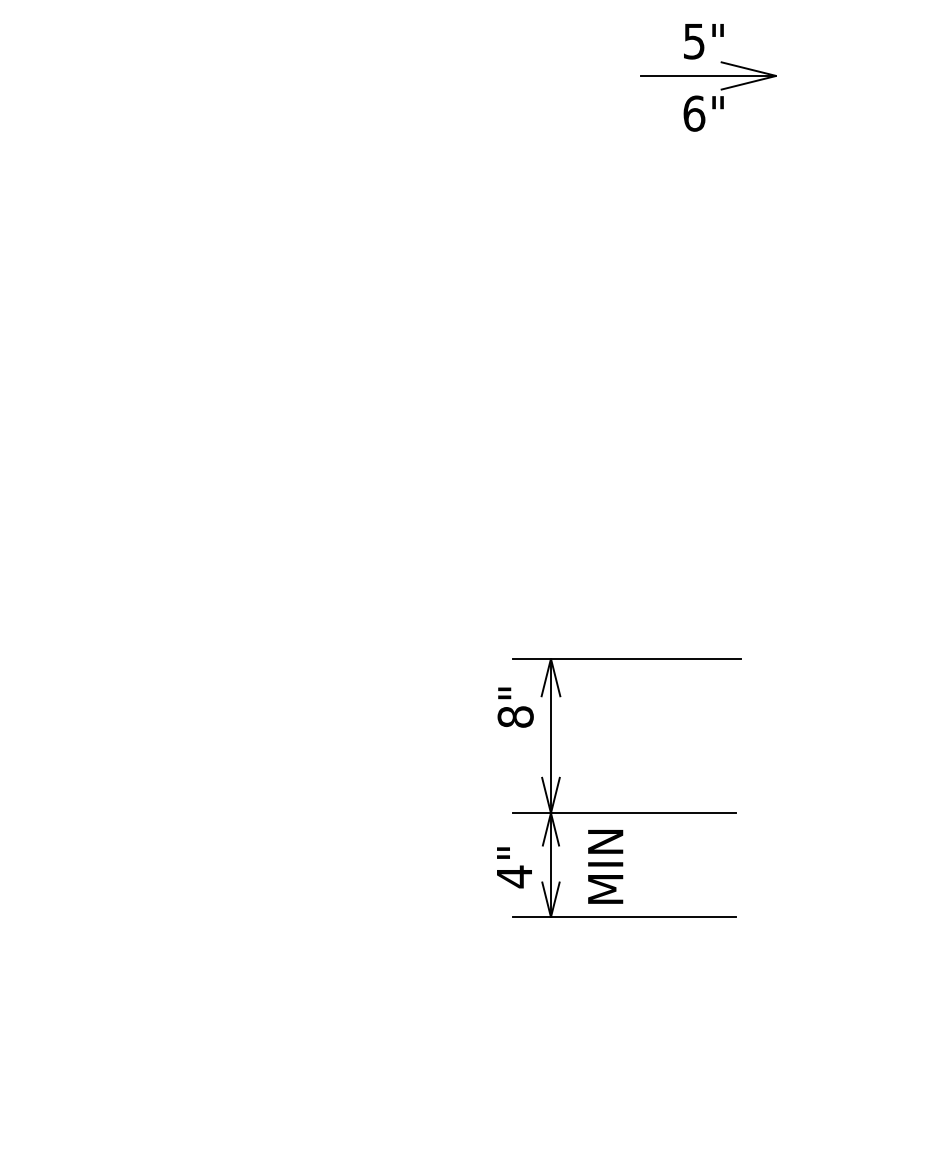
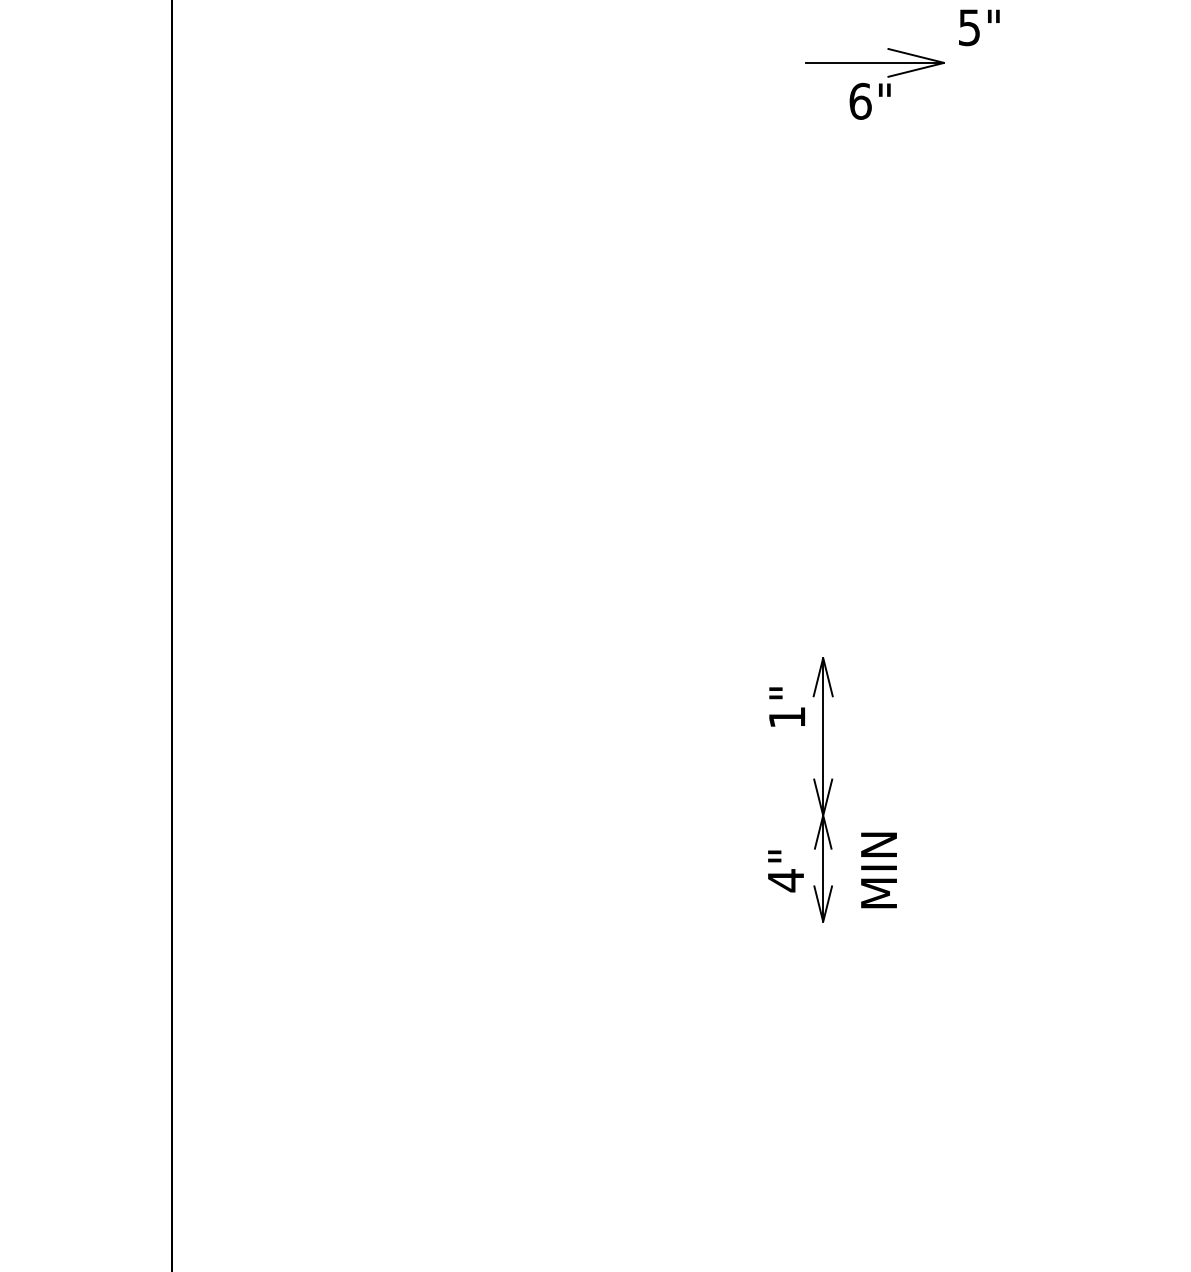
part: (707, 96) -> (874, 83), moved
line: (626, 659) -> (900, 658), removed
text: (515, 717) -> (786, 717), 8" -> 1"
line: (624, 813) -> (898, 815), removed
line: (624, 916) -> (898, 921), removed

